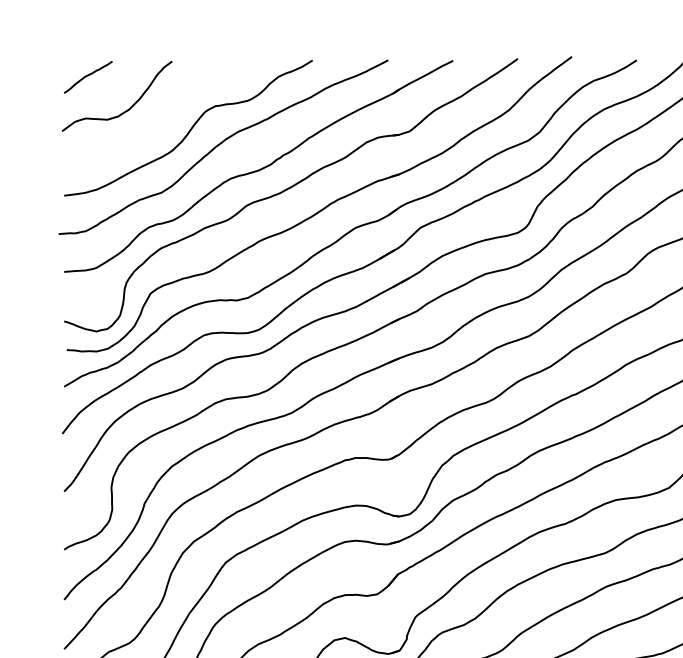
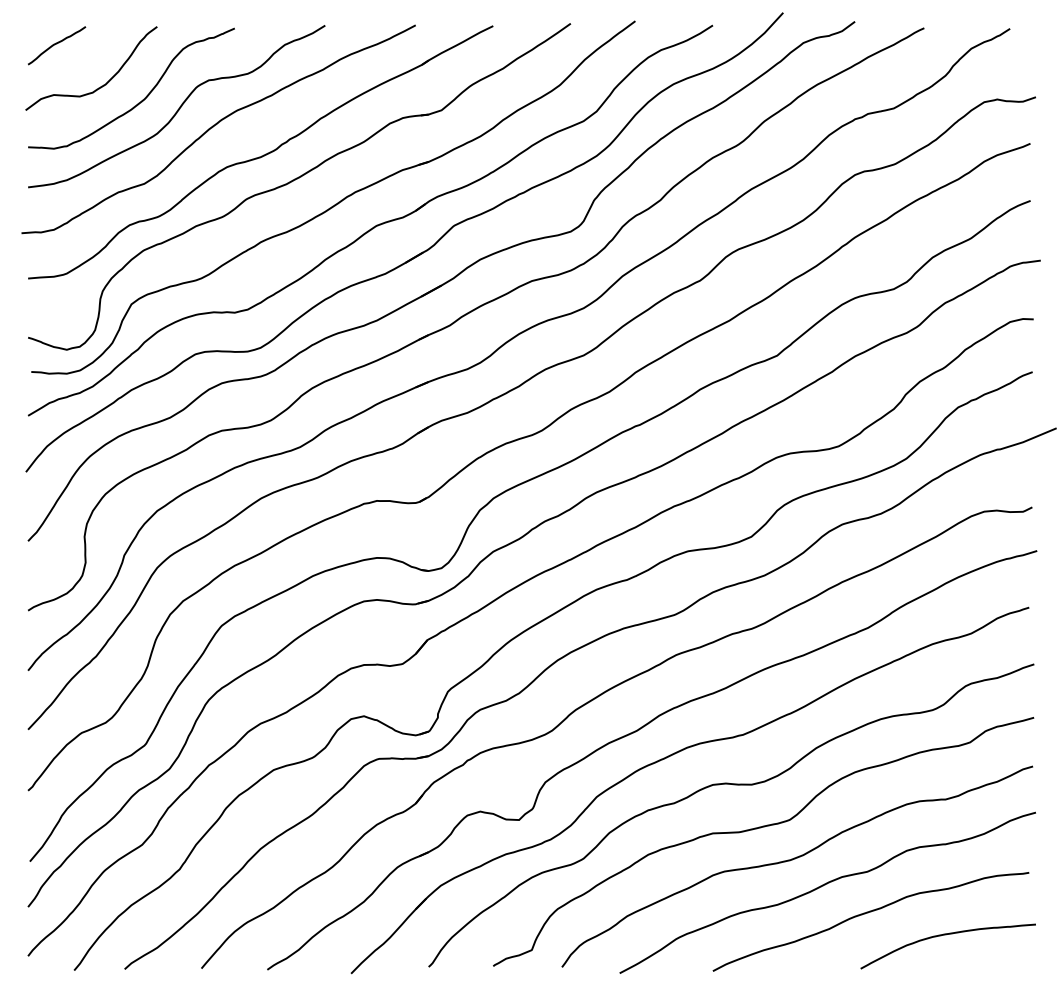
curve: (159, 122) -> (142, 99), added

